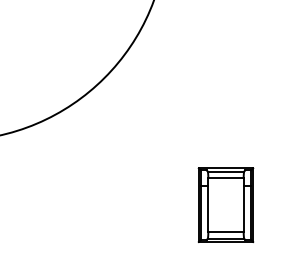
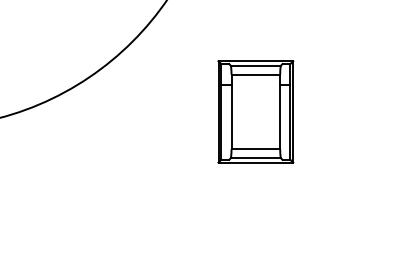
part: (225, 204) -> (255, 111), moved

